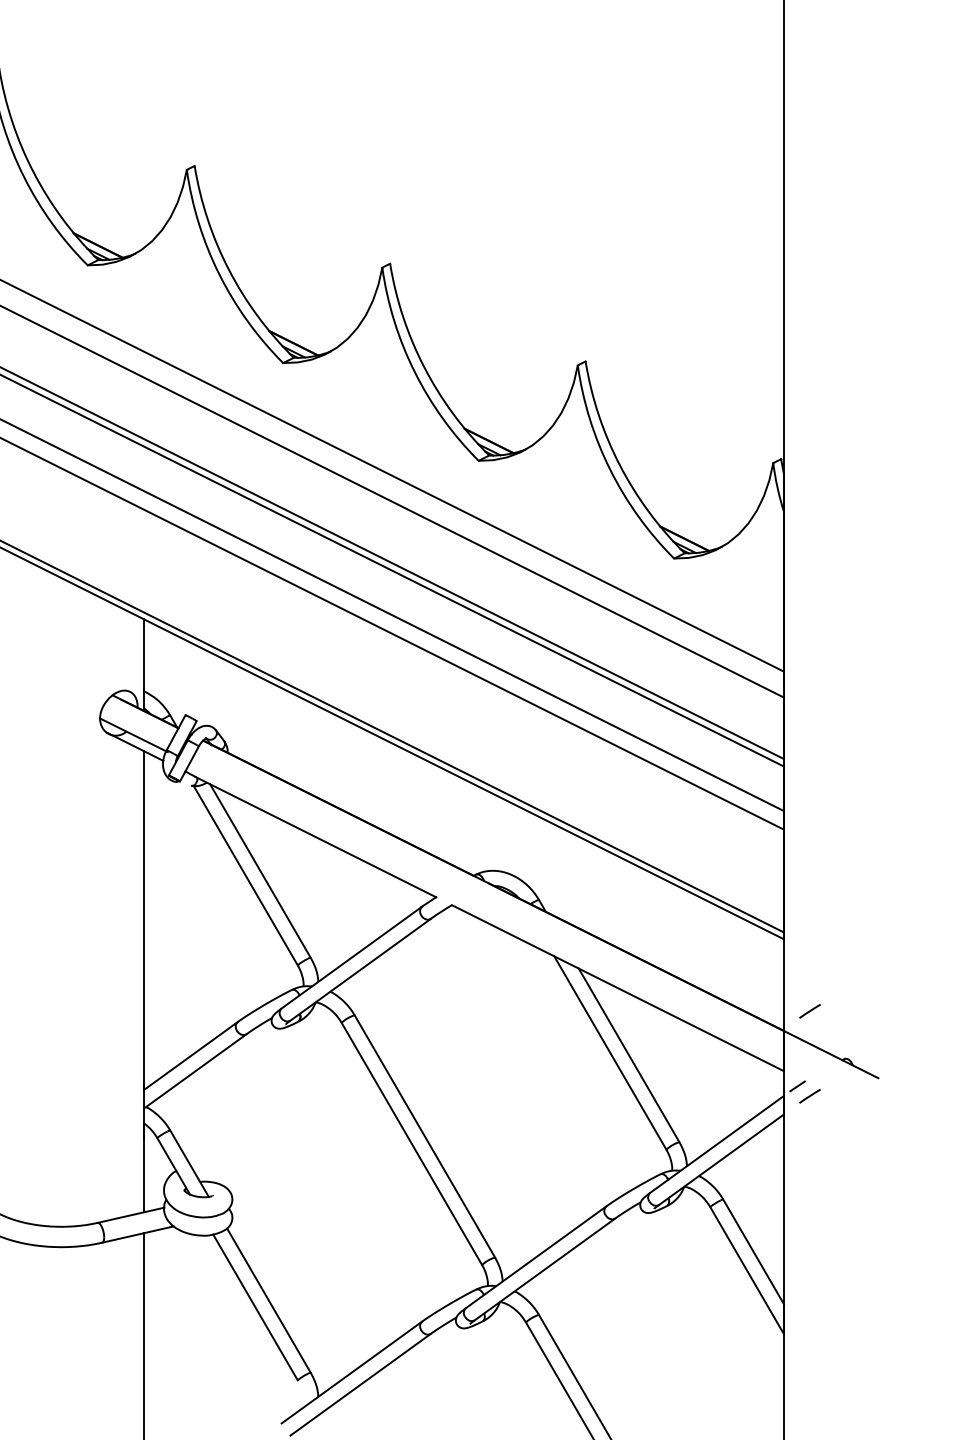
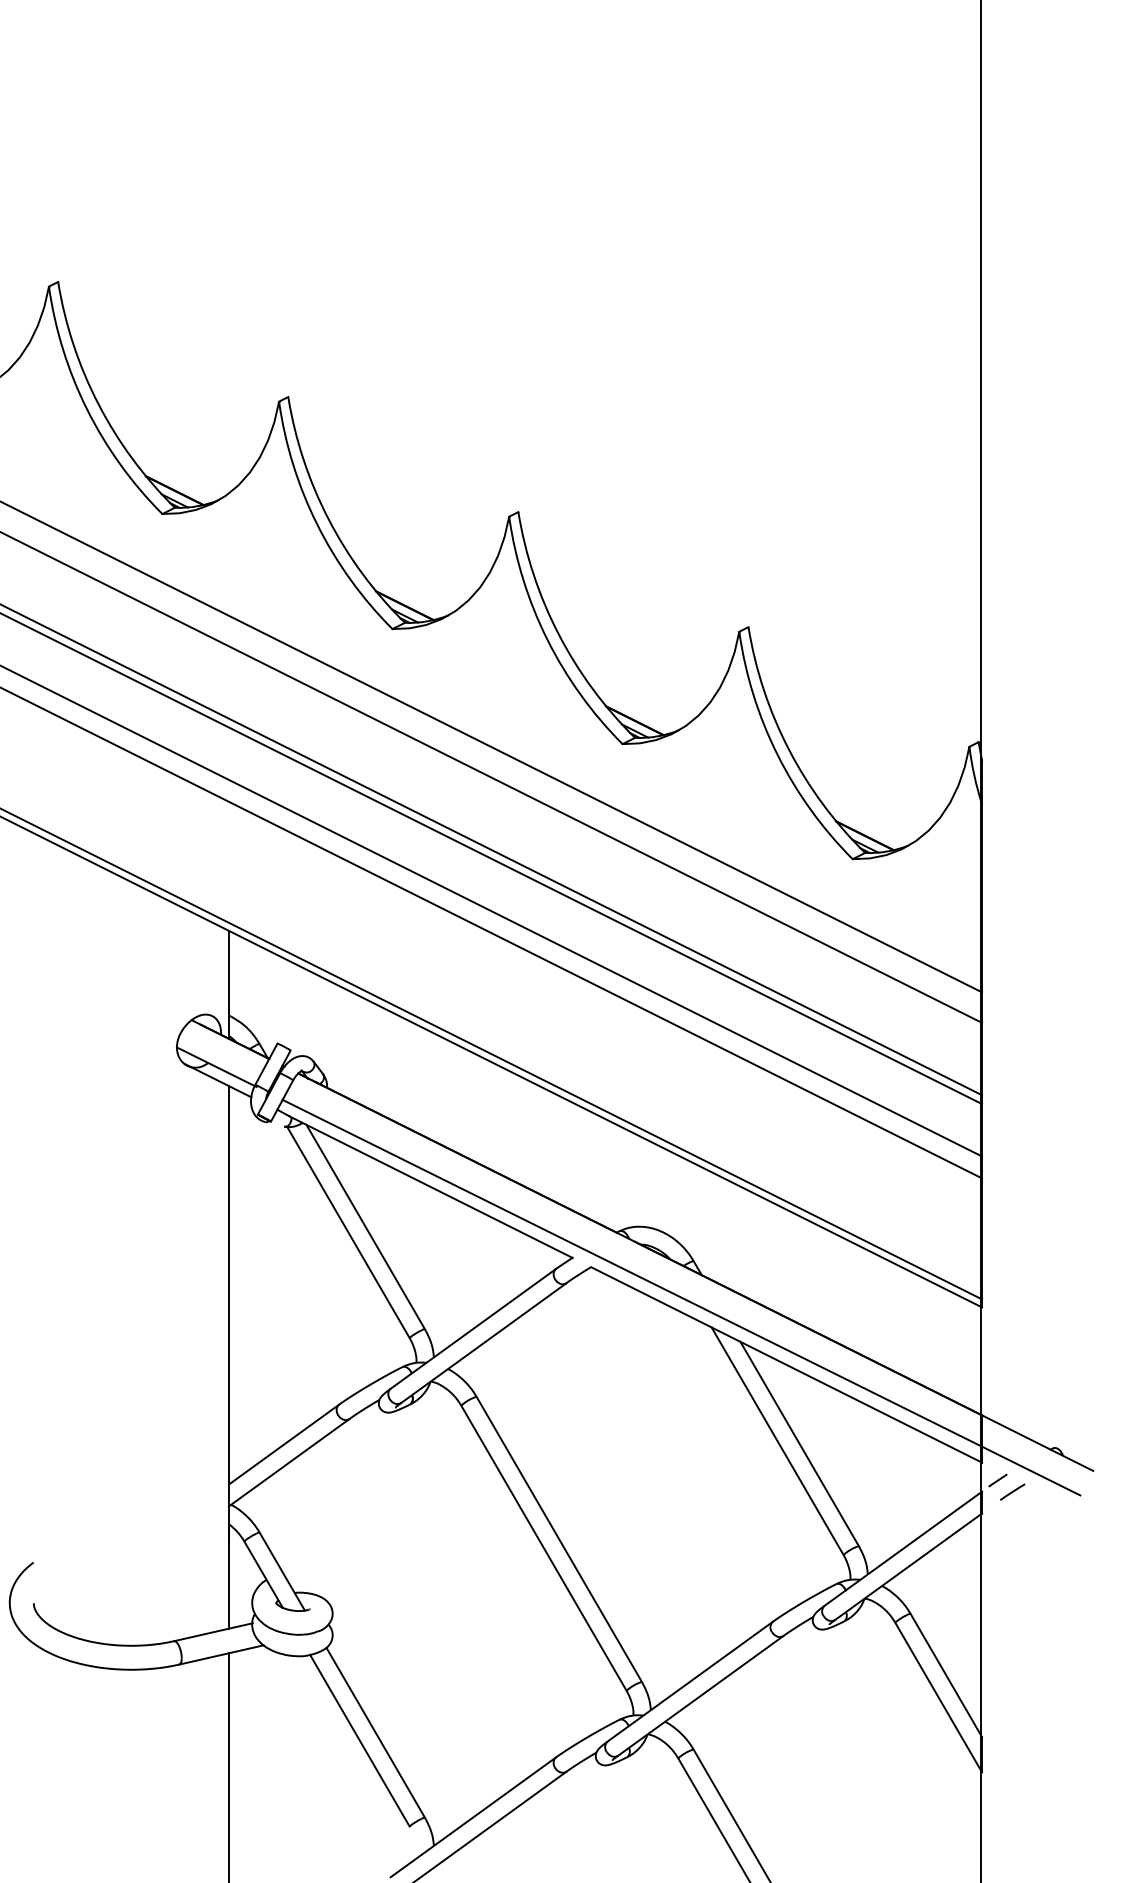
line: (528, 930) -> (681, 1297), added
line: (809, 1010) -> (1012, 1391), removed

